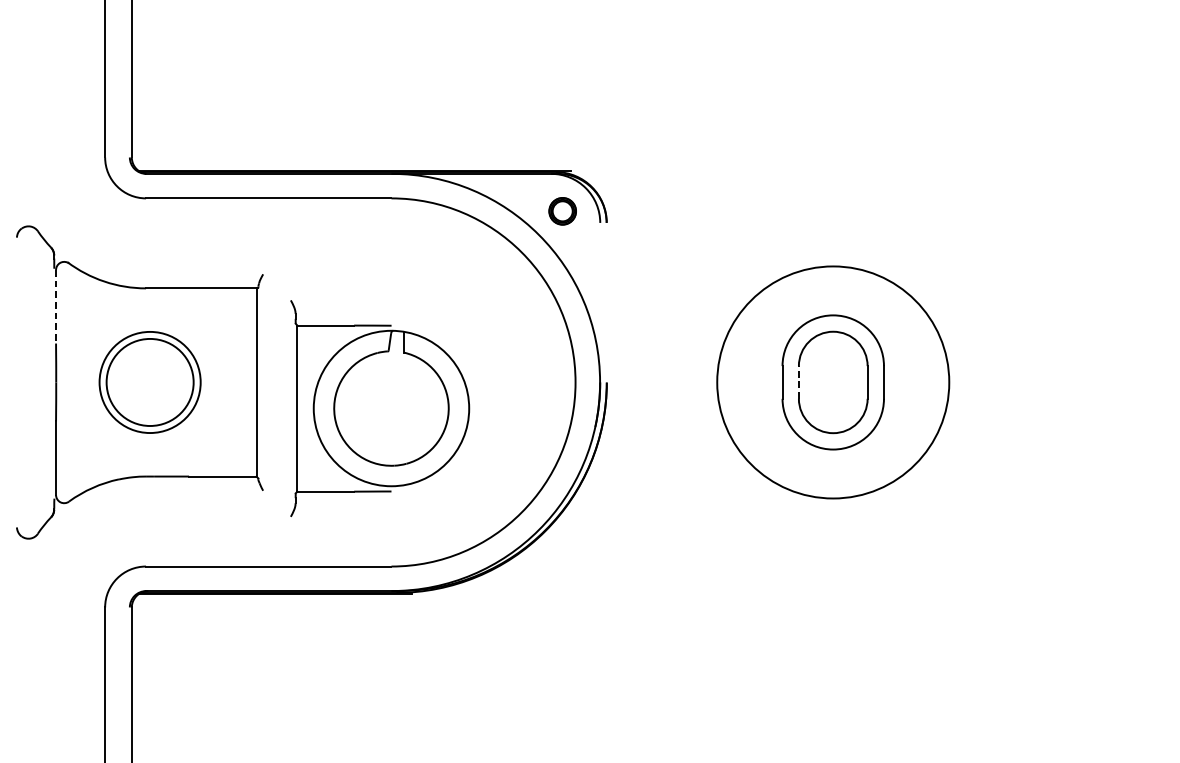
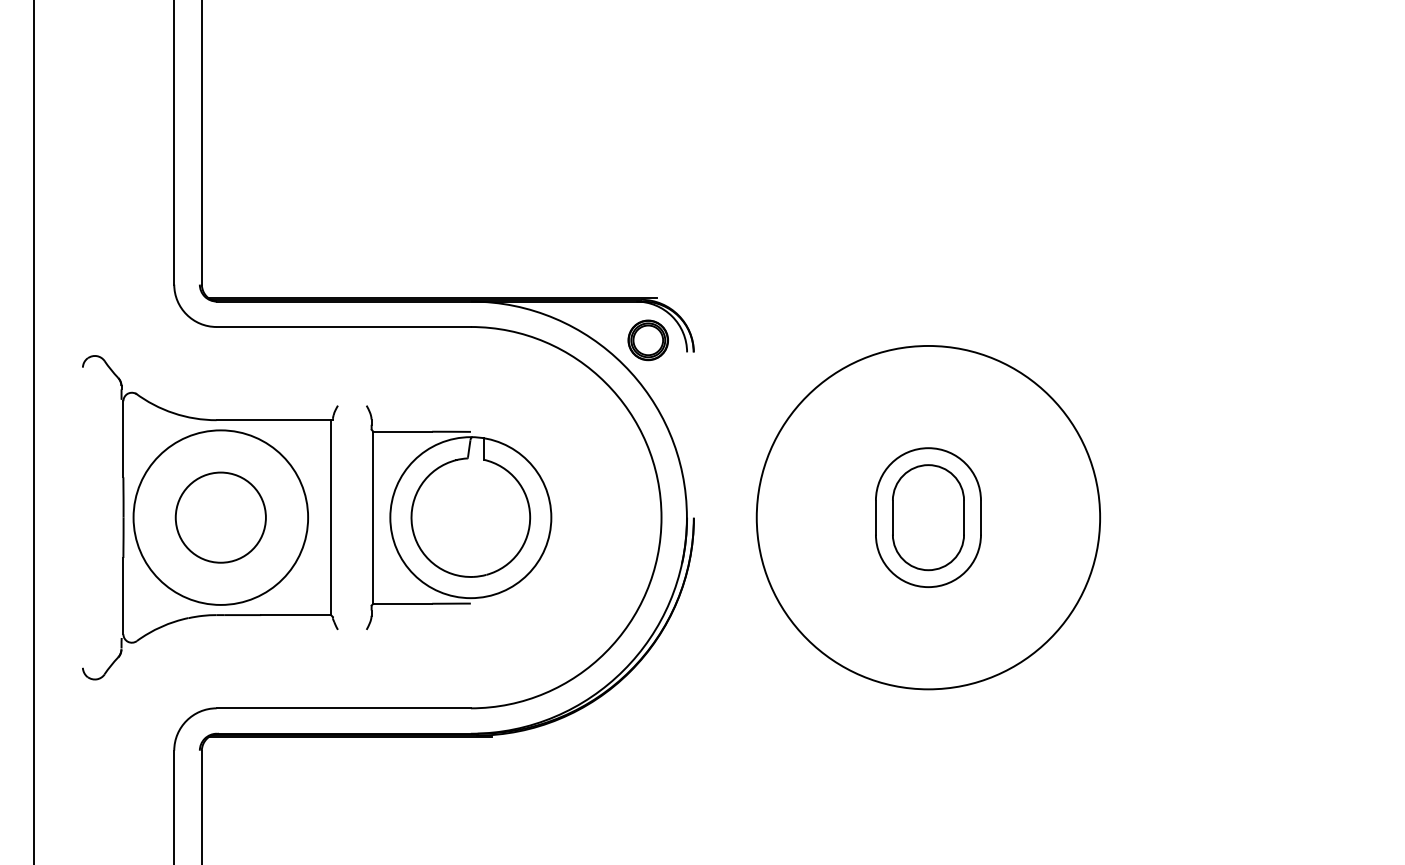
part: (562, 211) -> (647, 340), size x1.43
line: (56, 307) -> (123, 439), dashed -> solid
circle: (149, 382) -> (220, 517), size x1.67
line: (798, 382) -> (892, 517), dashed -> solid
circle: (833, 382) -> (928, 517), size x1.43
part: (380, 408) -> (459, 517), moved

